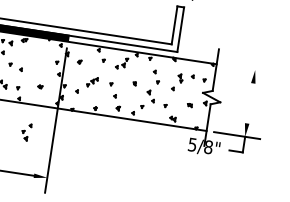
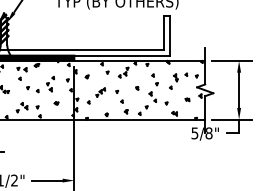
line: (246, 68) -> (231, 60), added
line: (250, 102) -> (239, 89), added
part: (26, 132) -> (50, 84), moved

